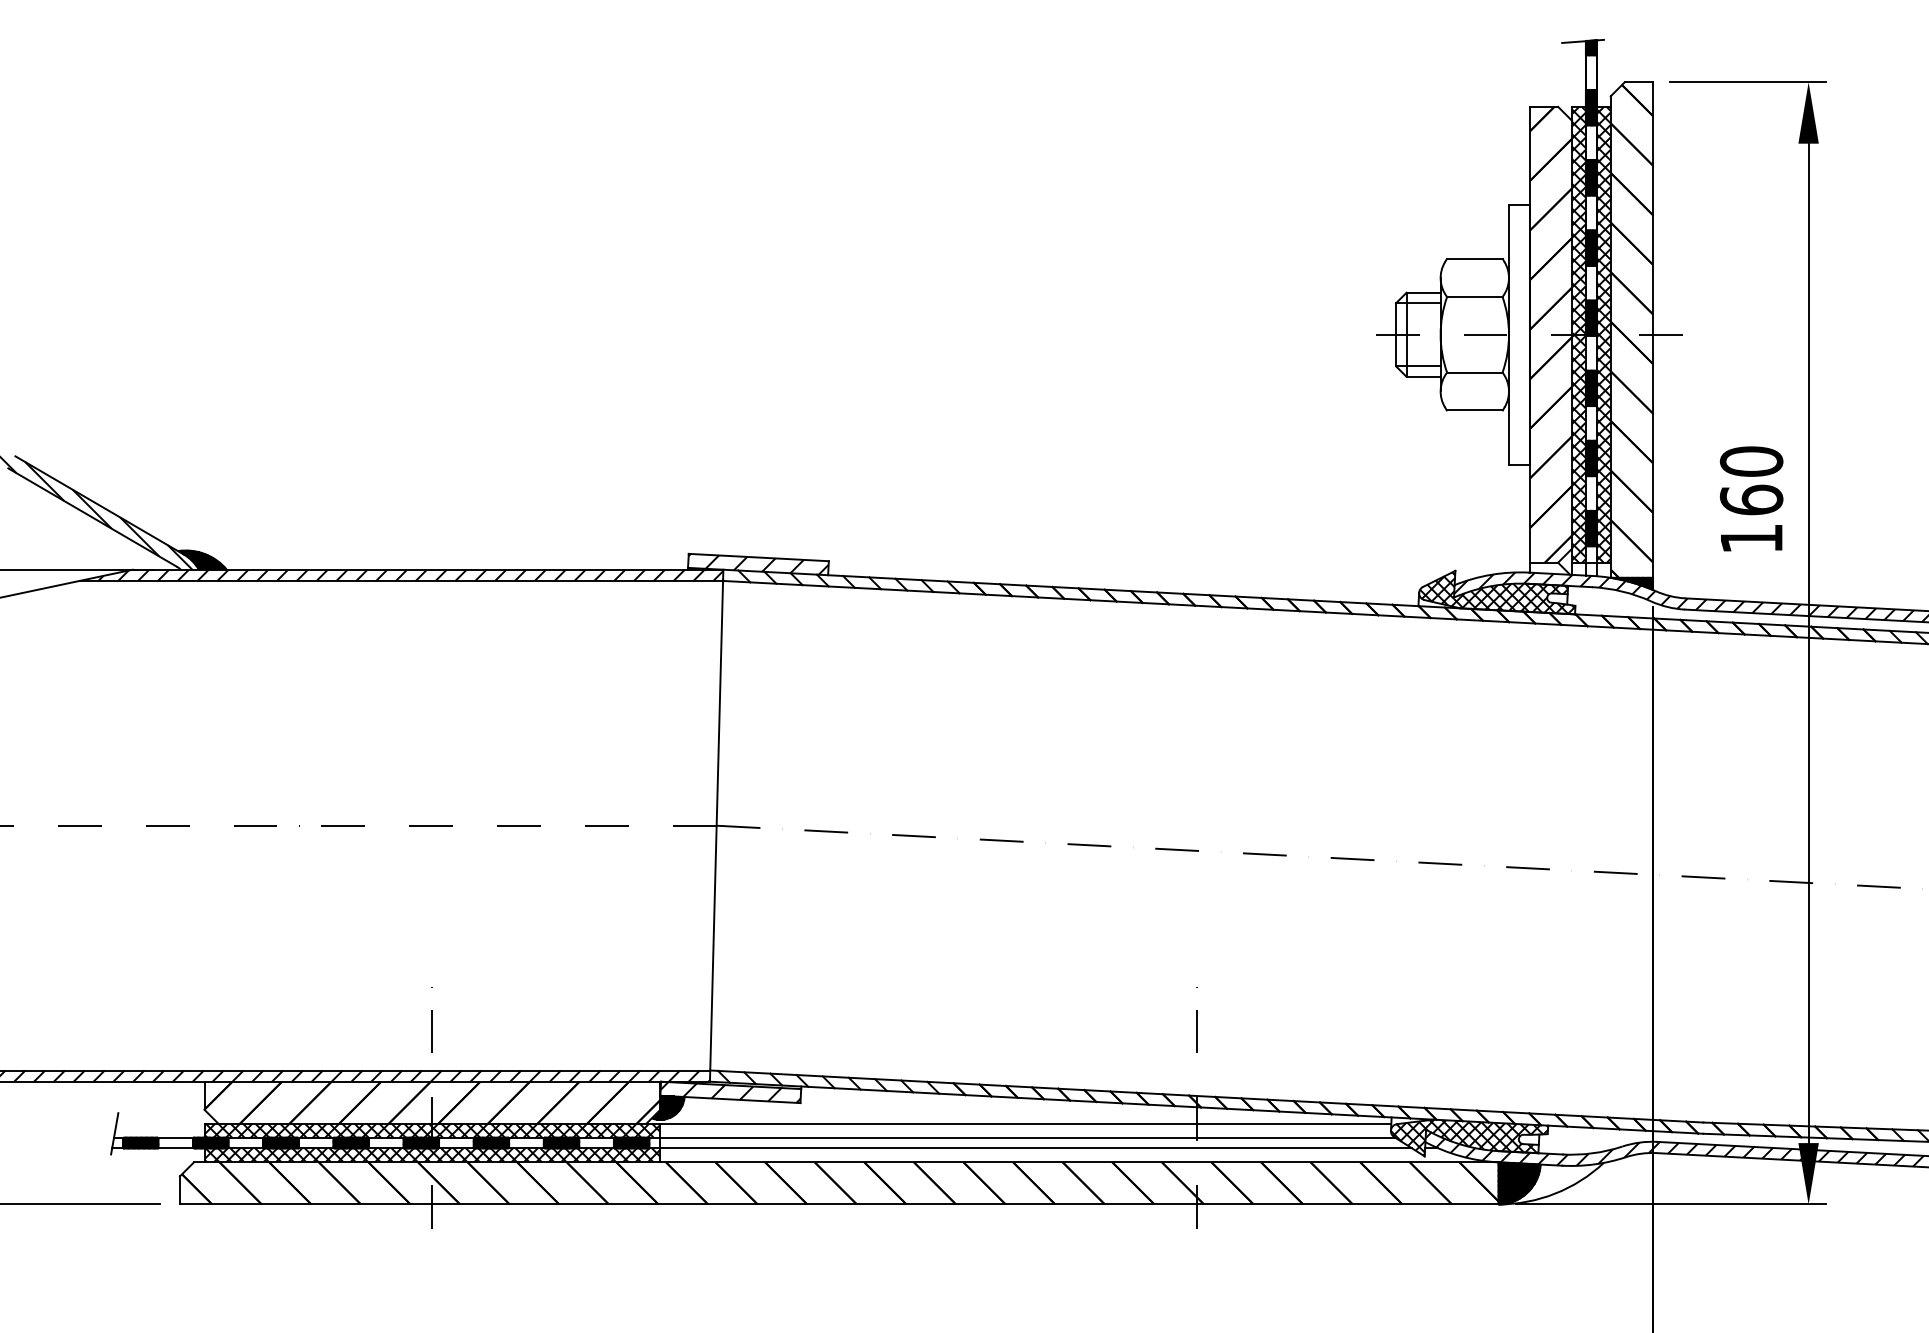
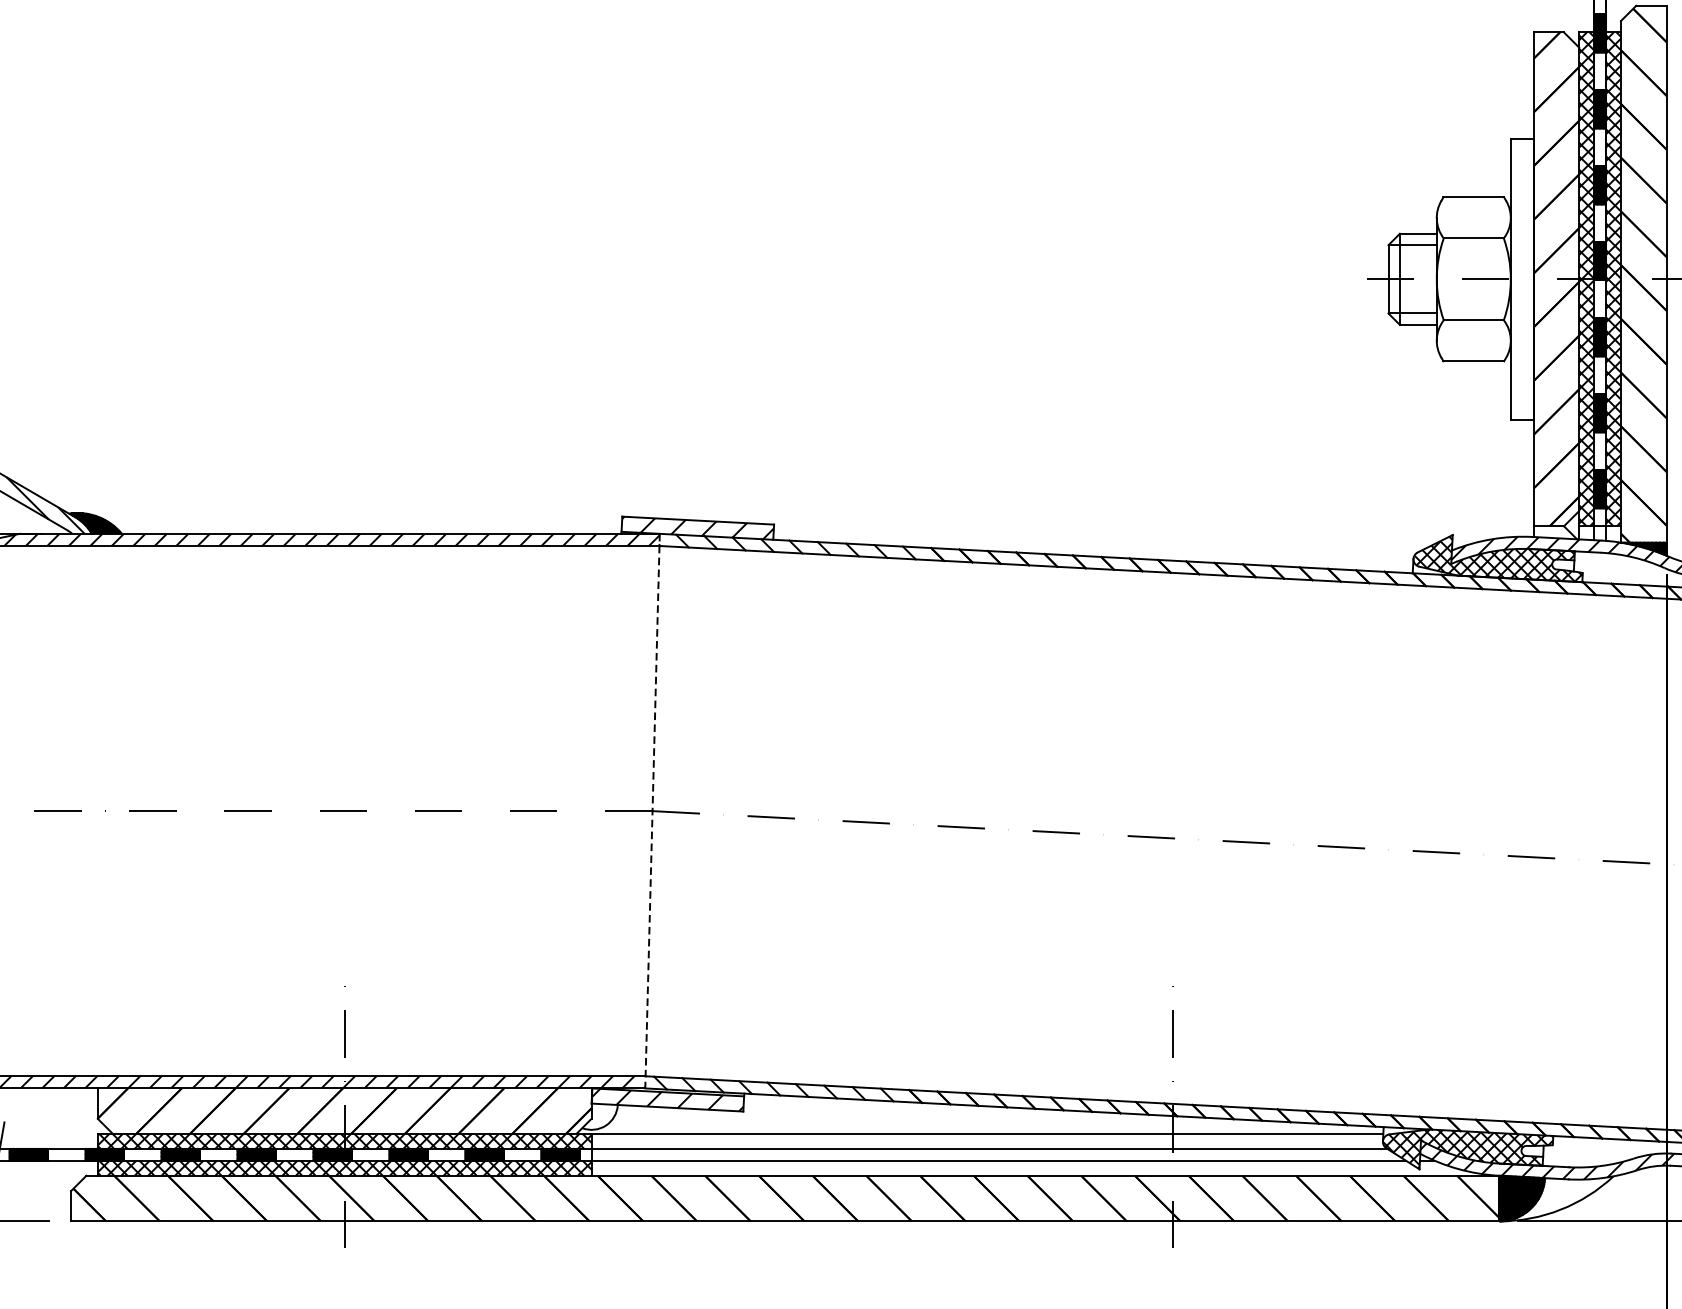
line: (716, 826) -> (652, 811), solid -> dashed
hatch: (667, 1107) -> (599, 1116), removed

